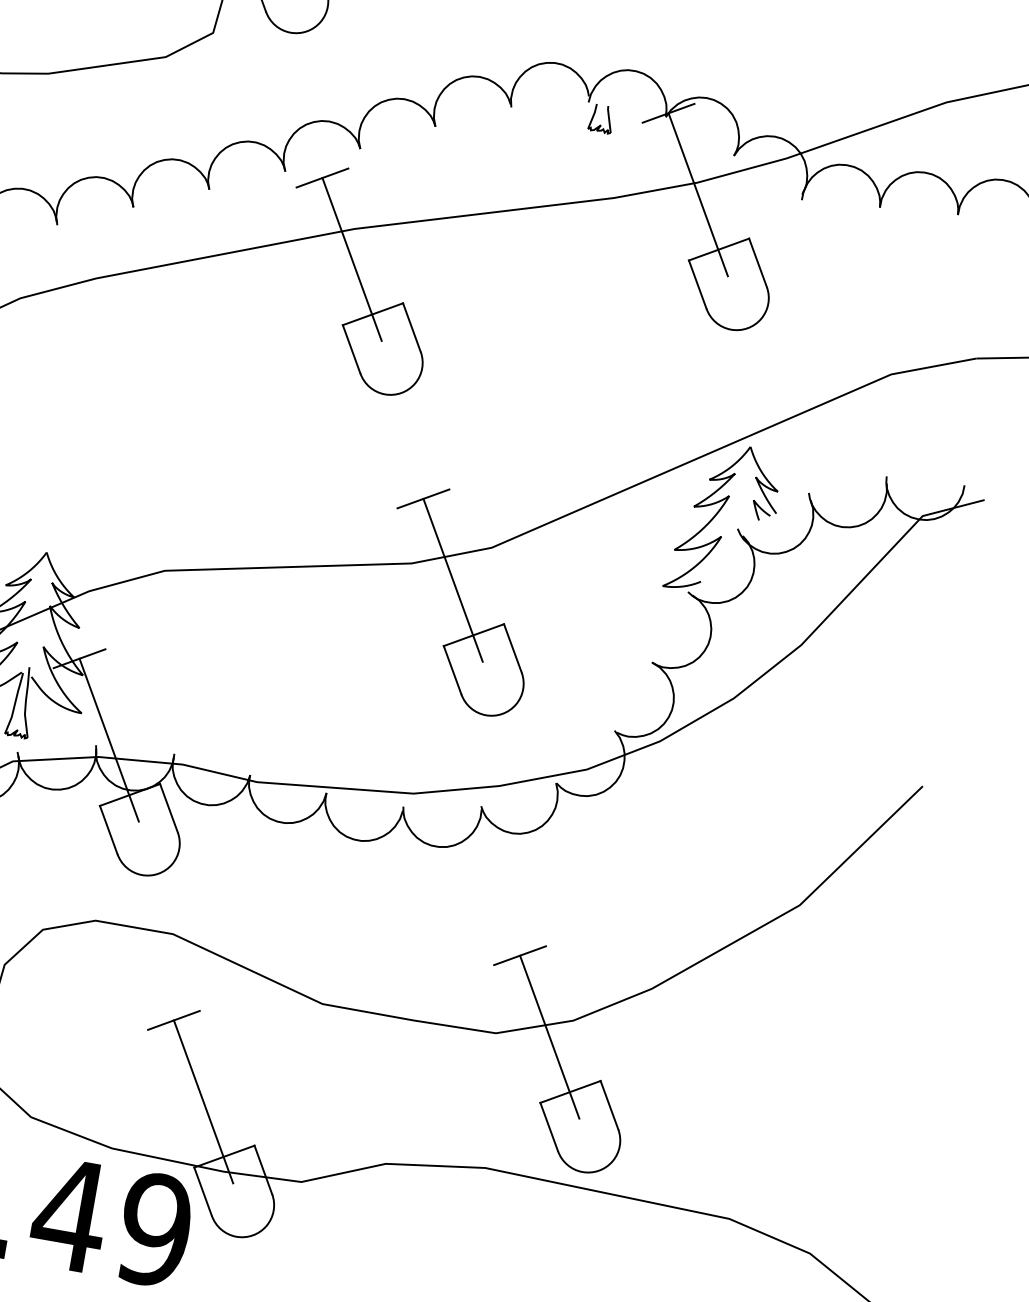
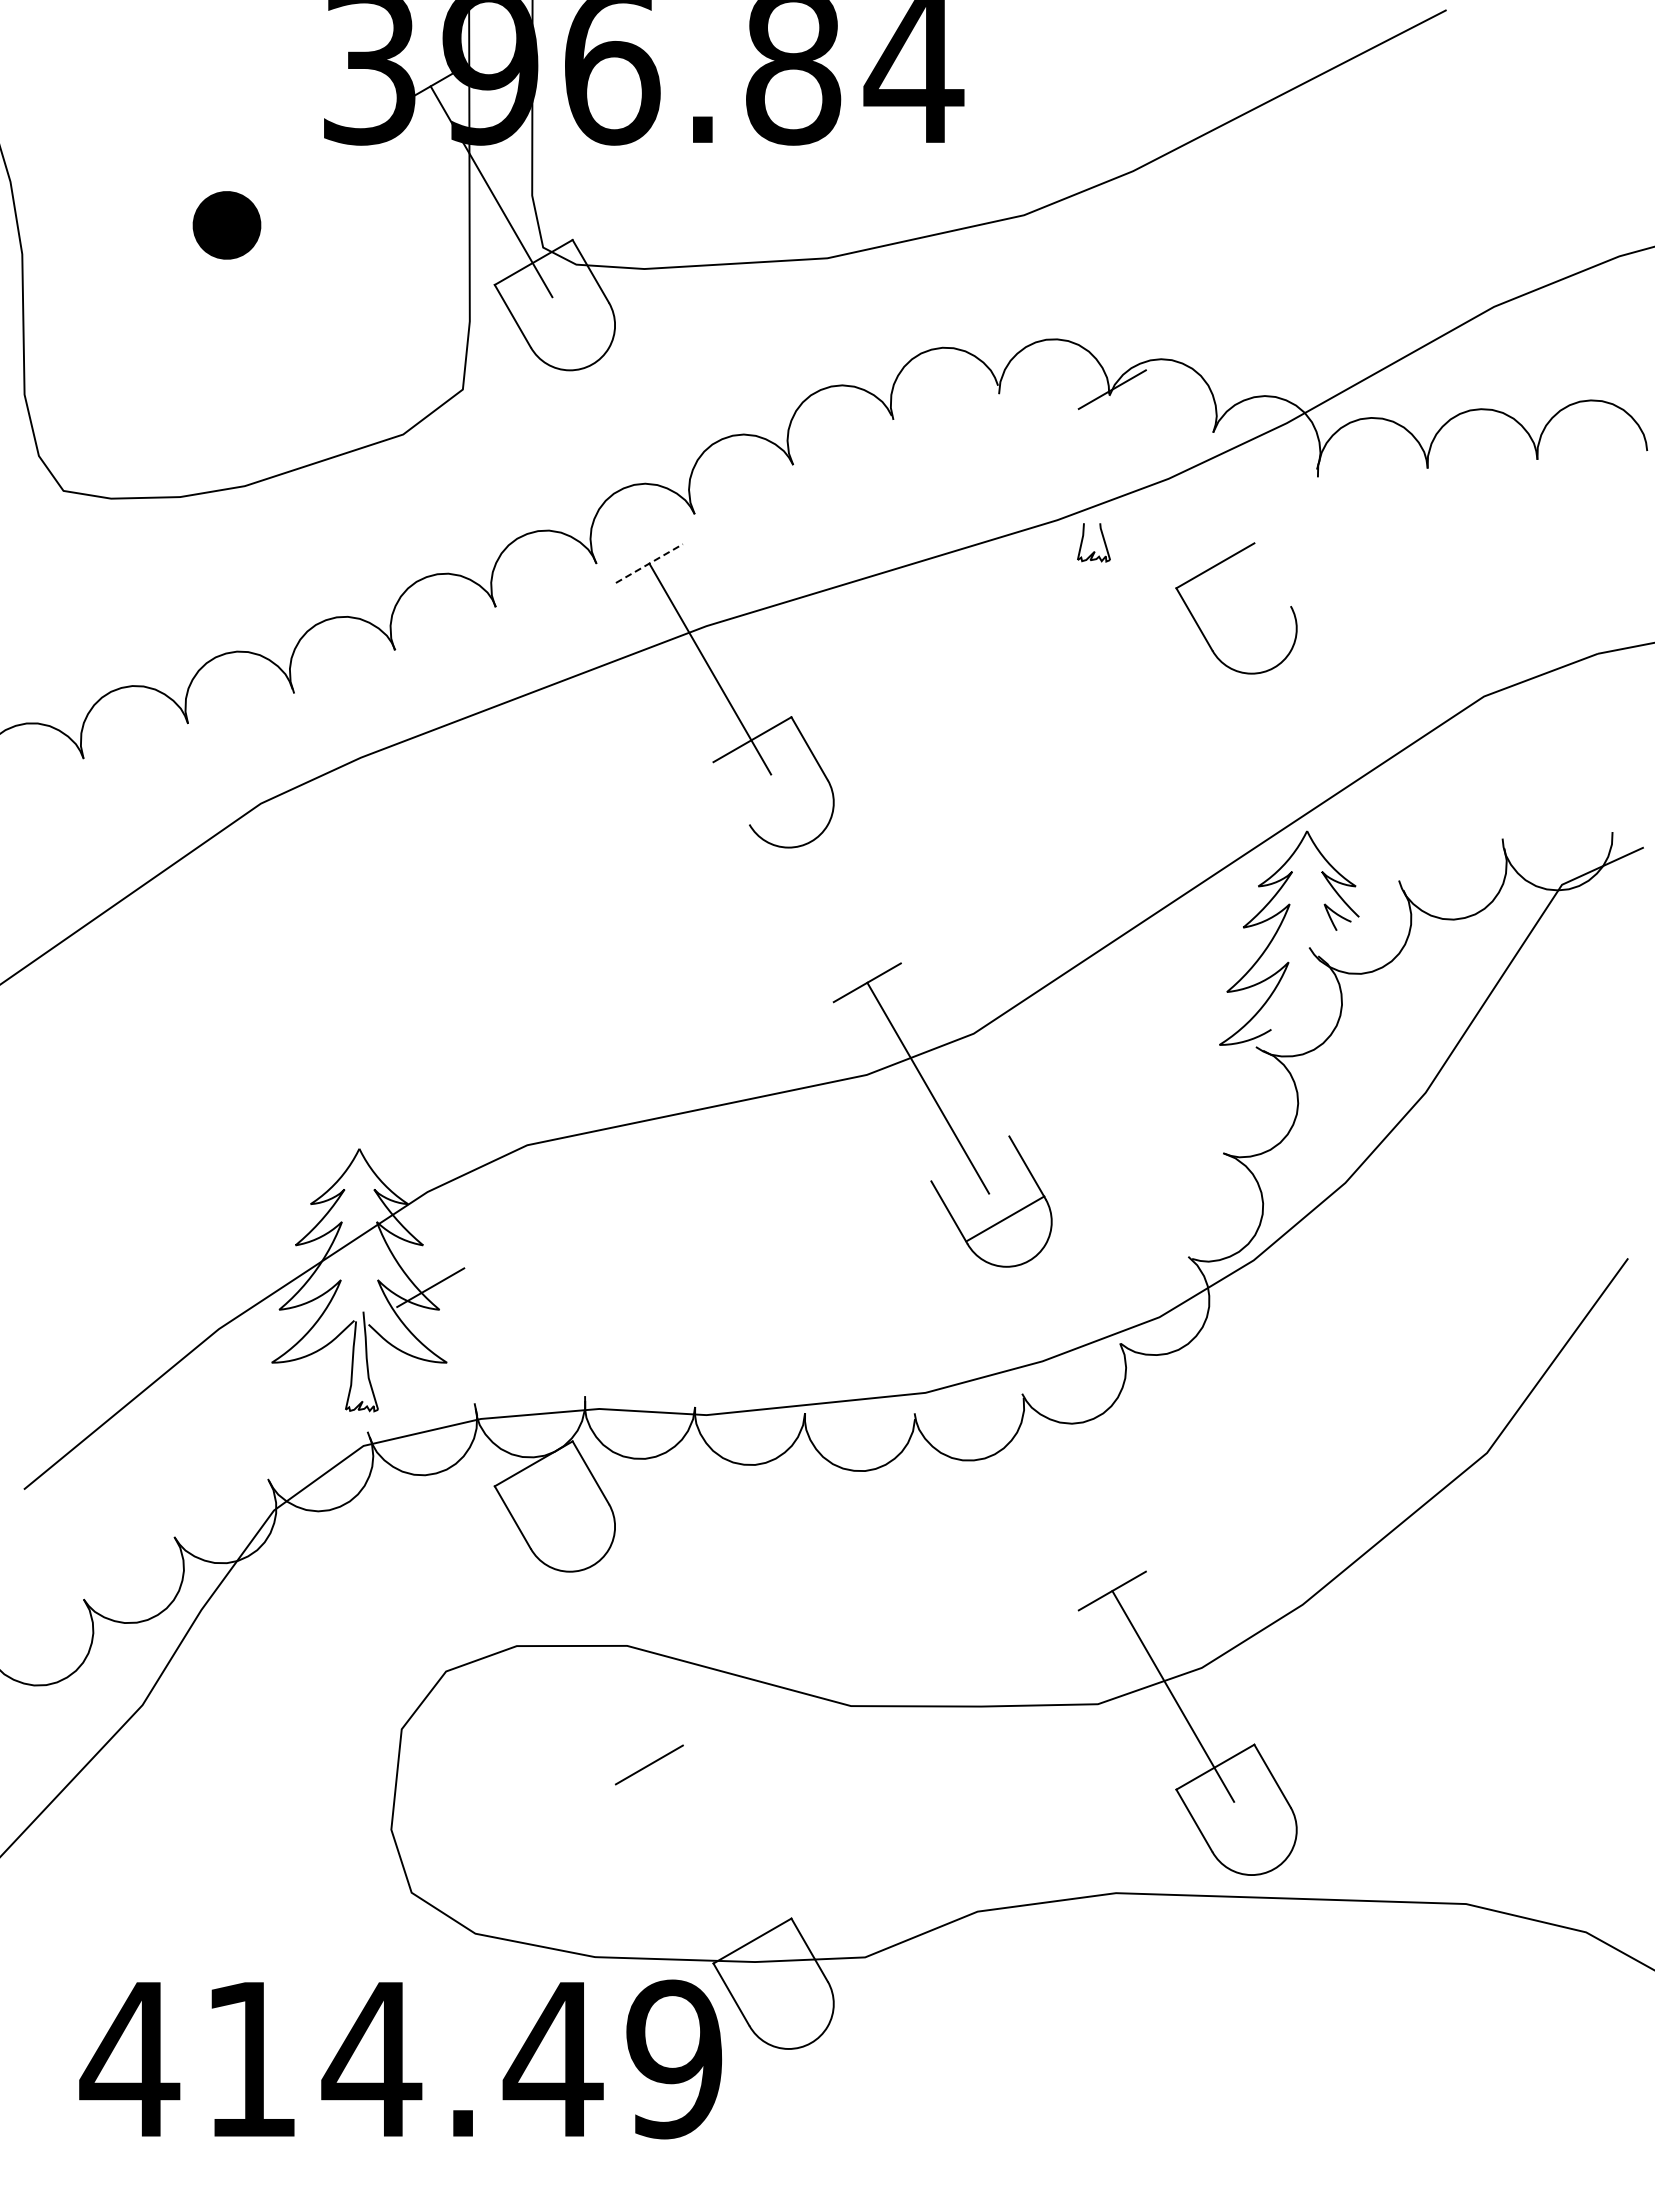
part: (600, 124) -> (1093, 551), moved
line: (322, 177) -> (649, 563), solid -> dashed
line: (698, 194) -> (1173, 494), removed
line: (758, 262) -> (1272, 574), removed
line: (351, 349) -> (731, 793), removed
line: (474, 634) -> (1005, 1218), moved
line: (109, 739) -> (491, 1392), removed
line: (203, 1101) -> (710, 1869), removed

